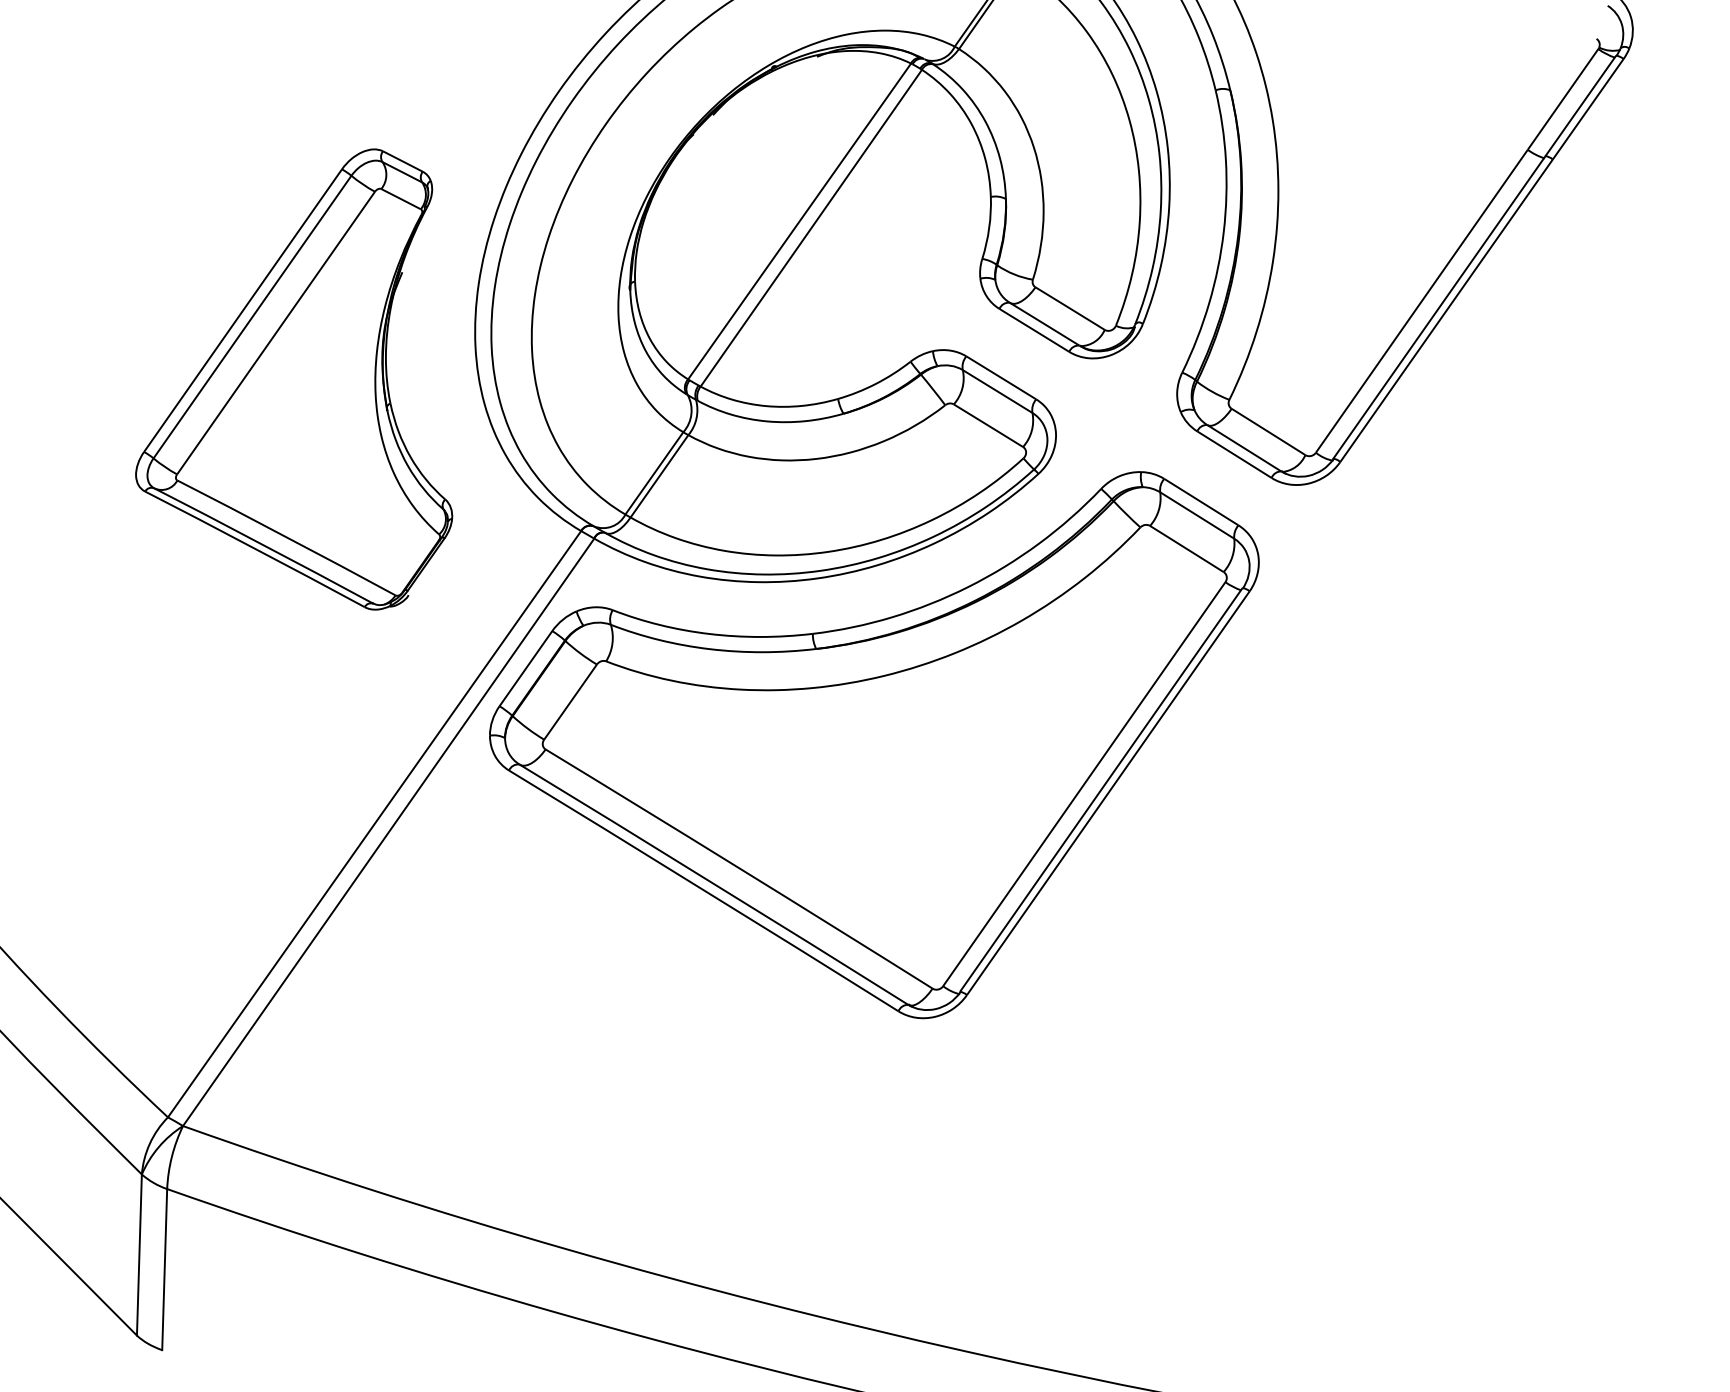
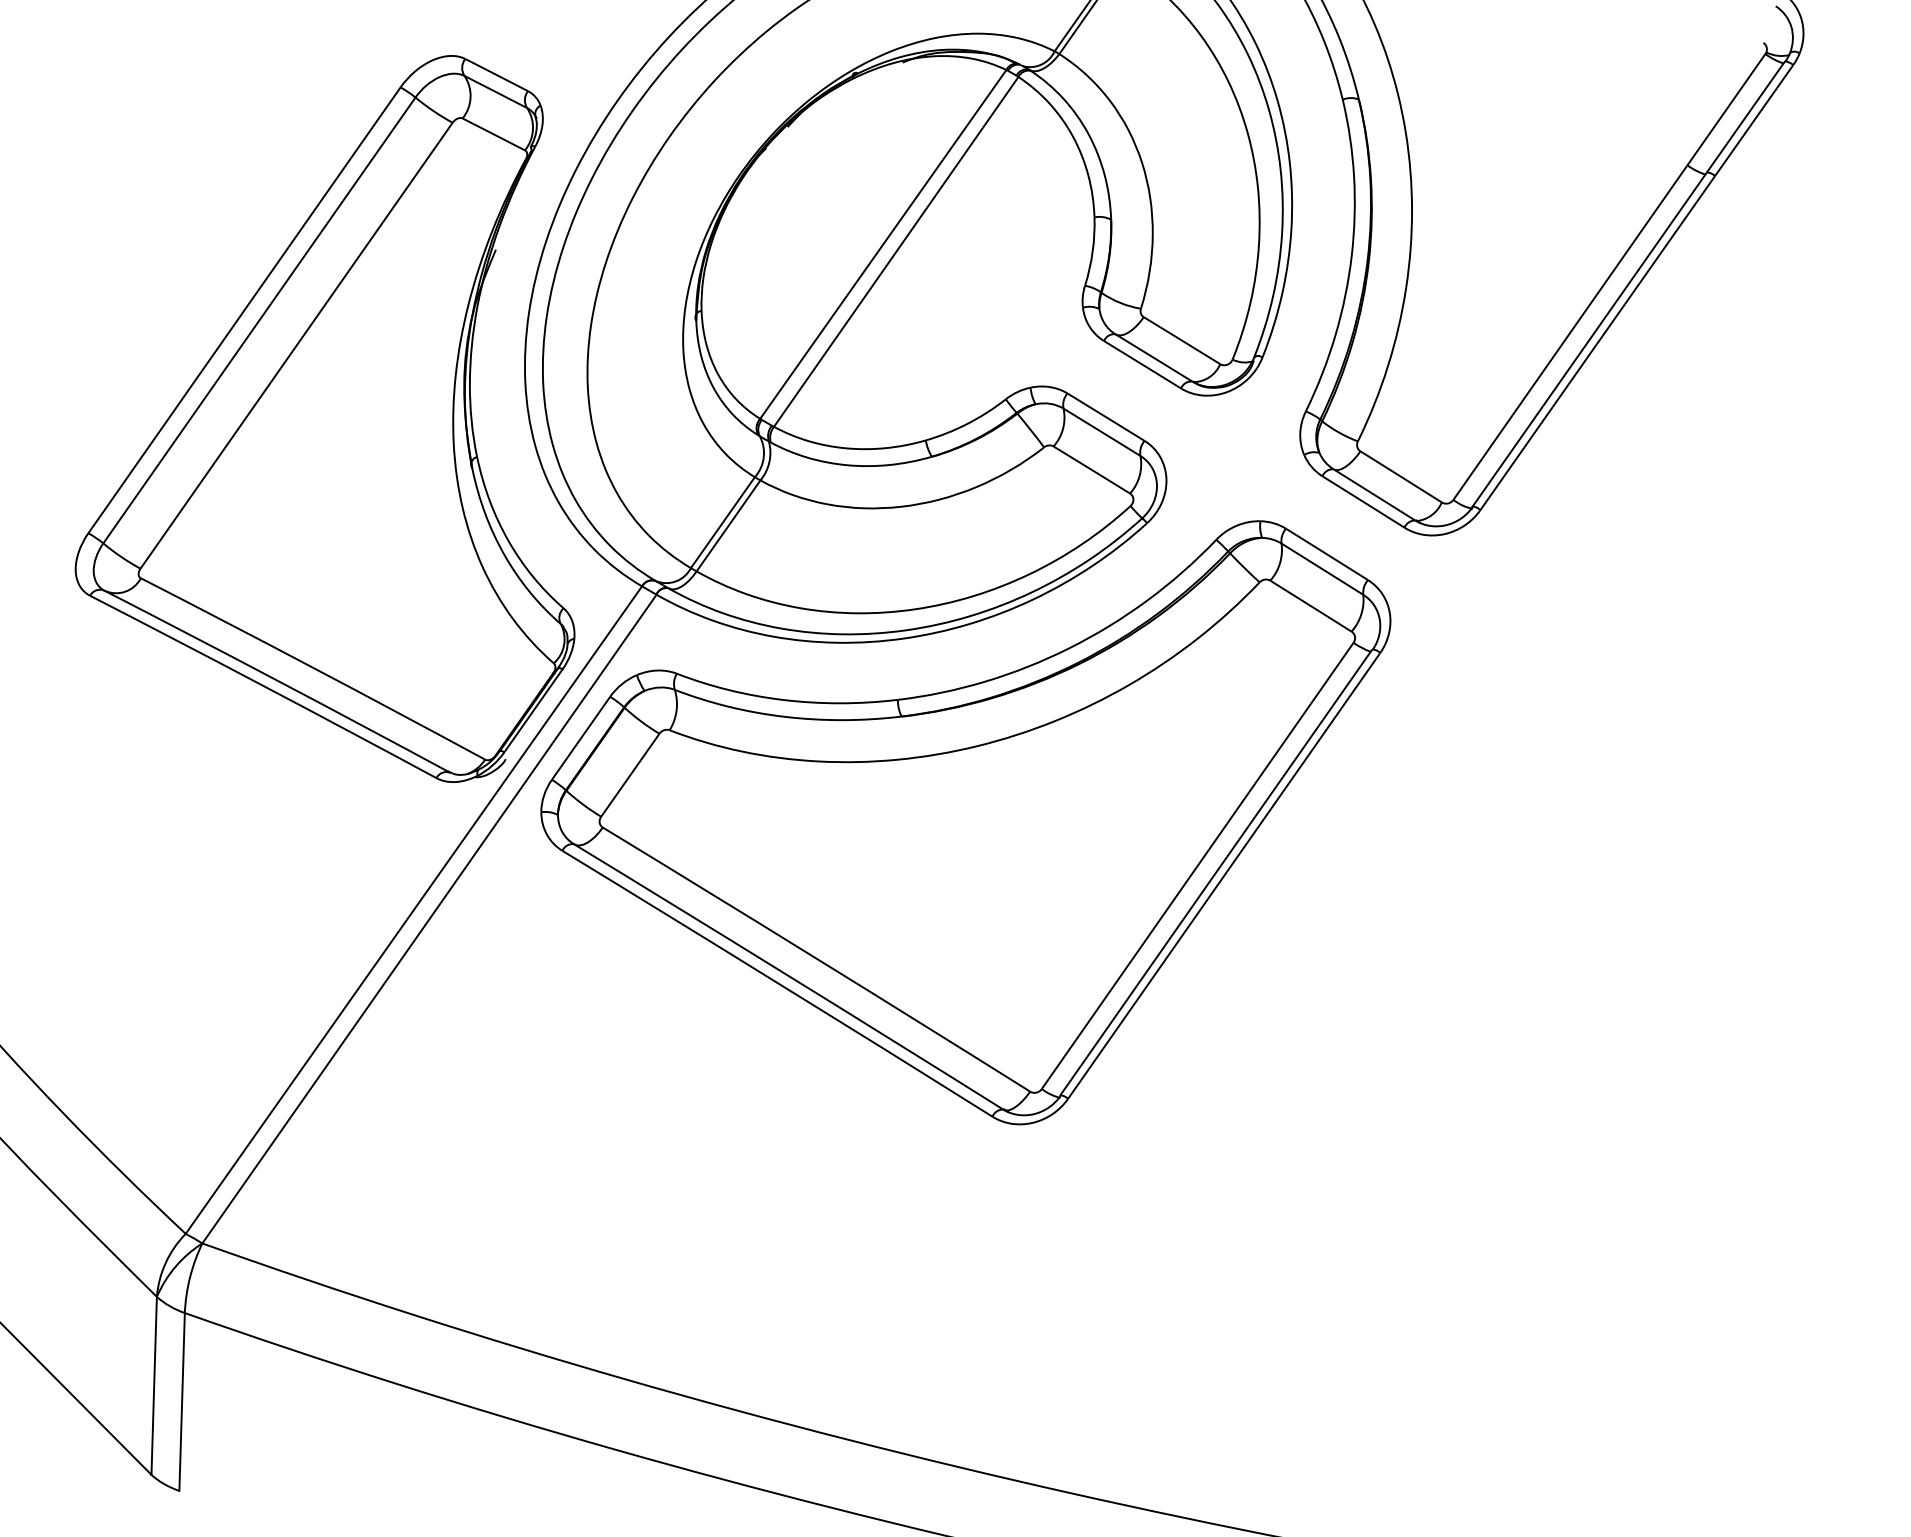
part: (293, 379) -> (324, 418), size x1.43

